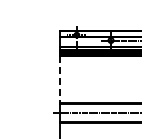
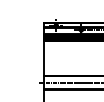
line: (59, 80) -> (43, 59), dashed -> solid

